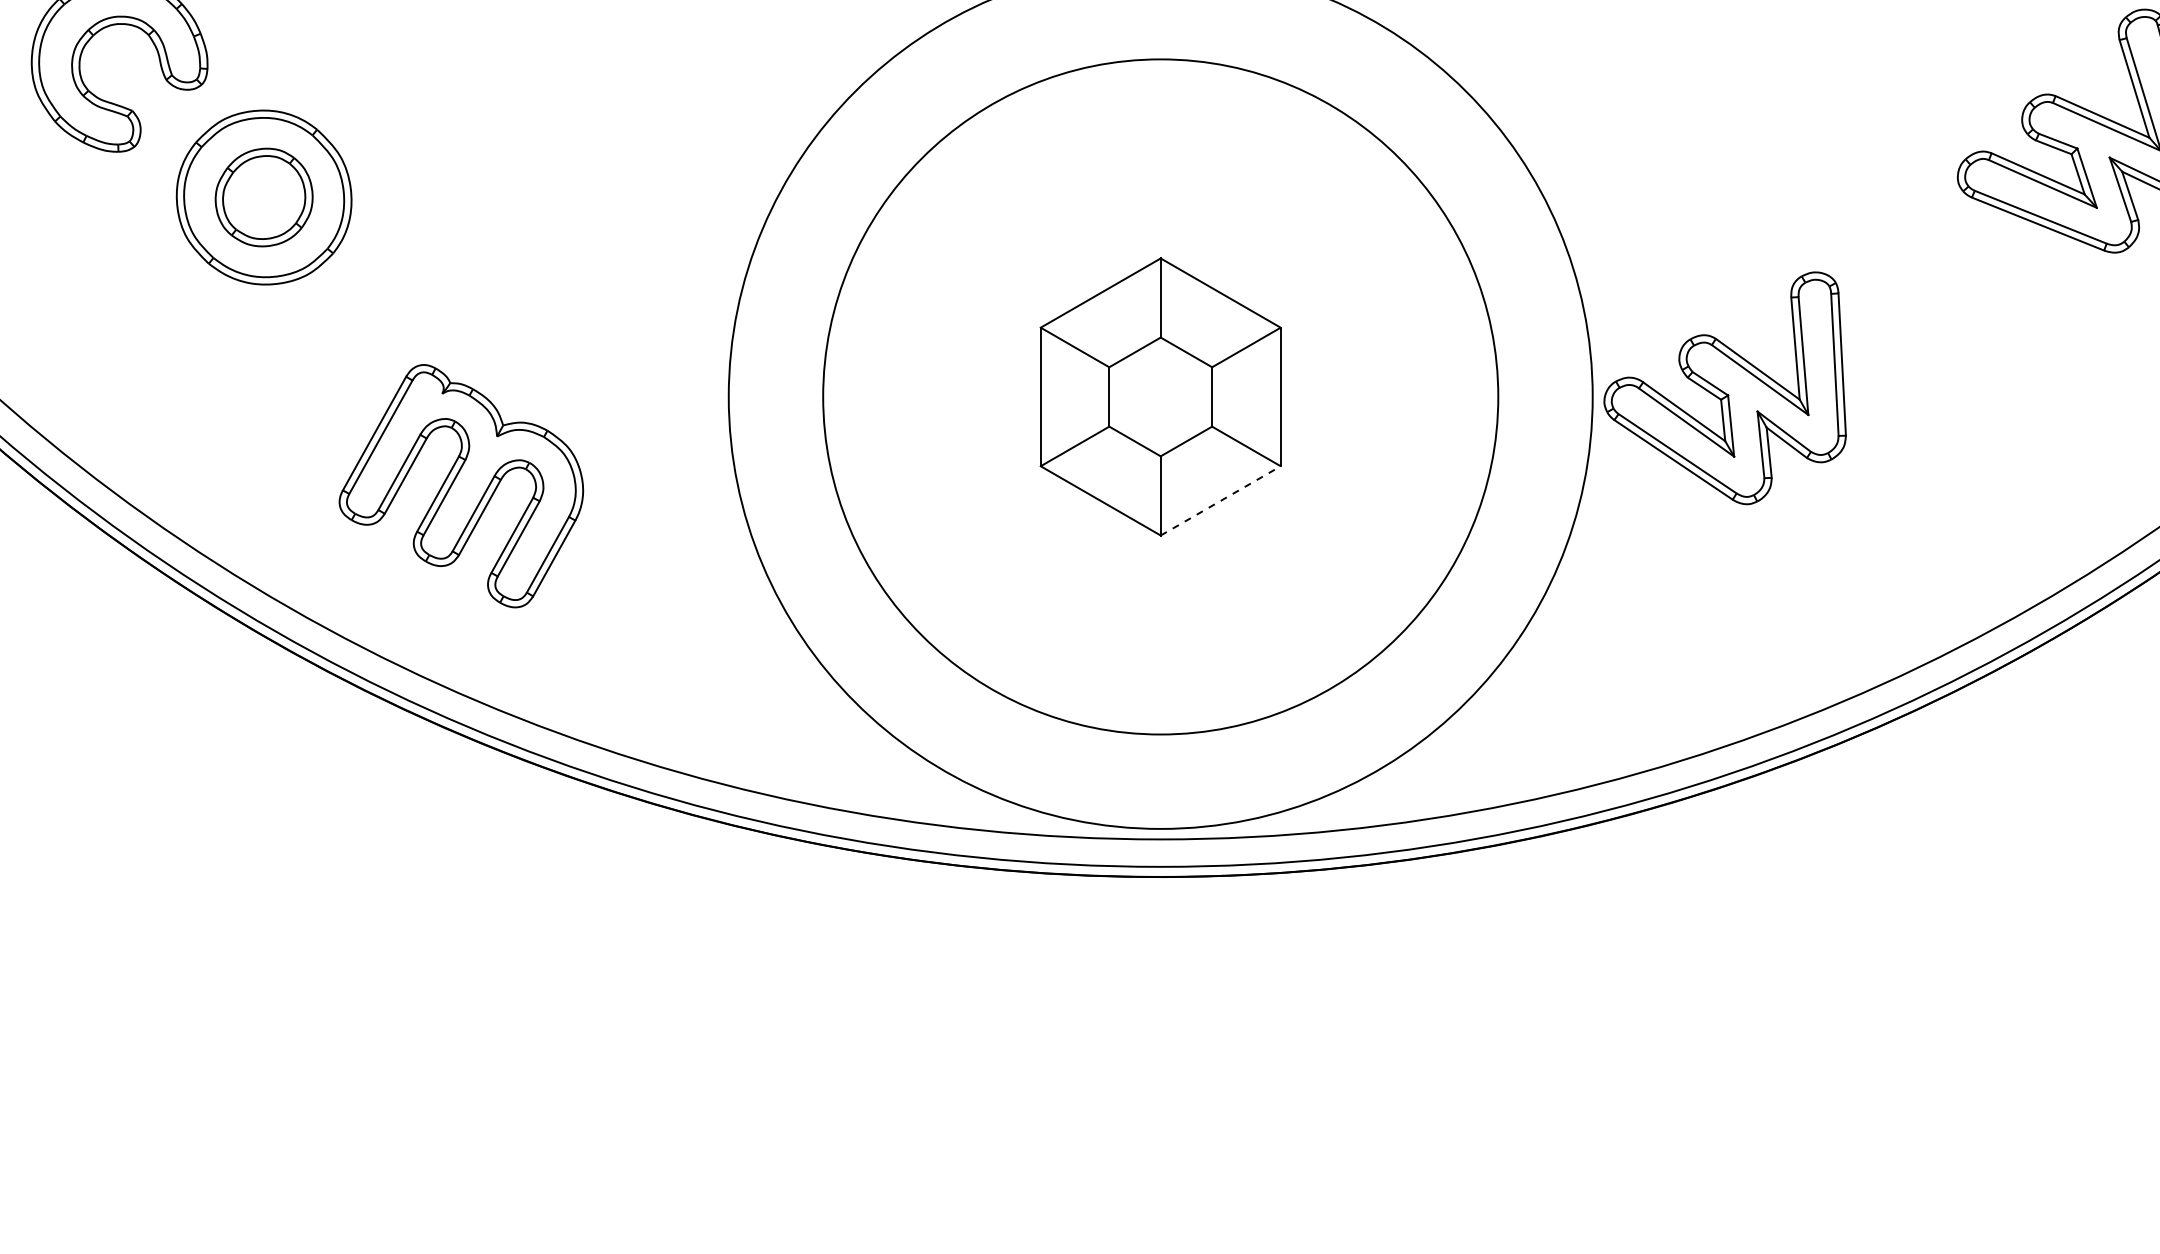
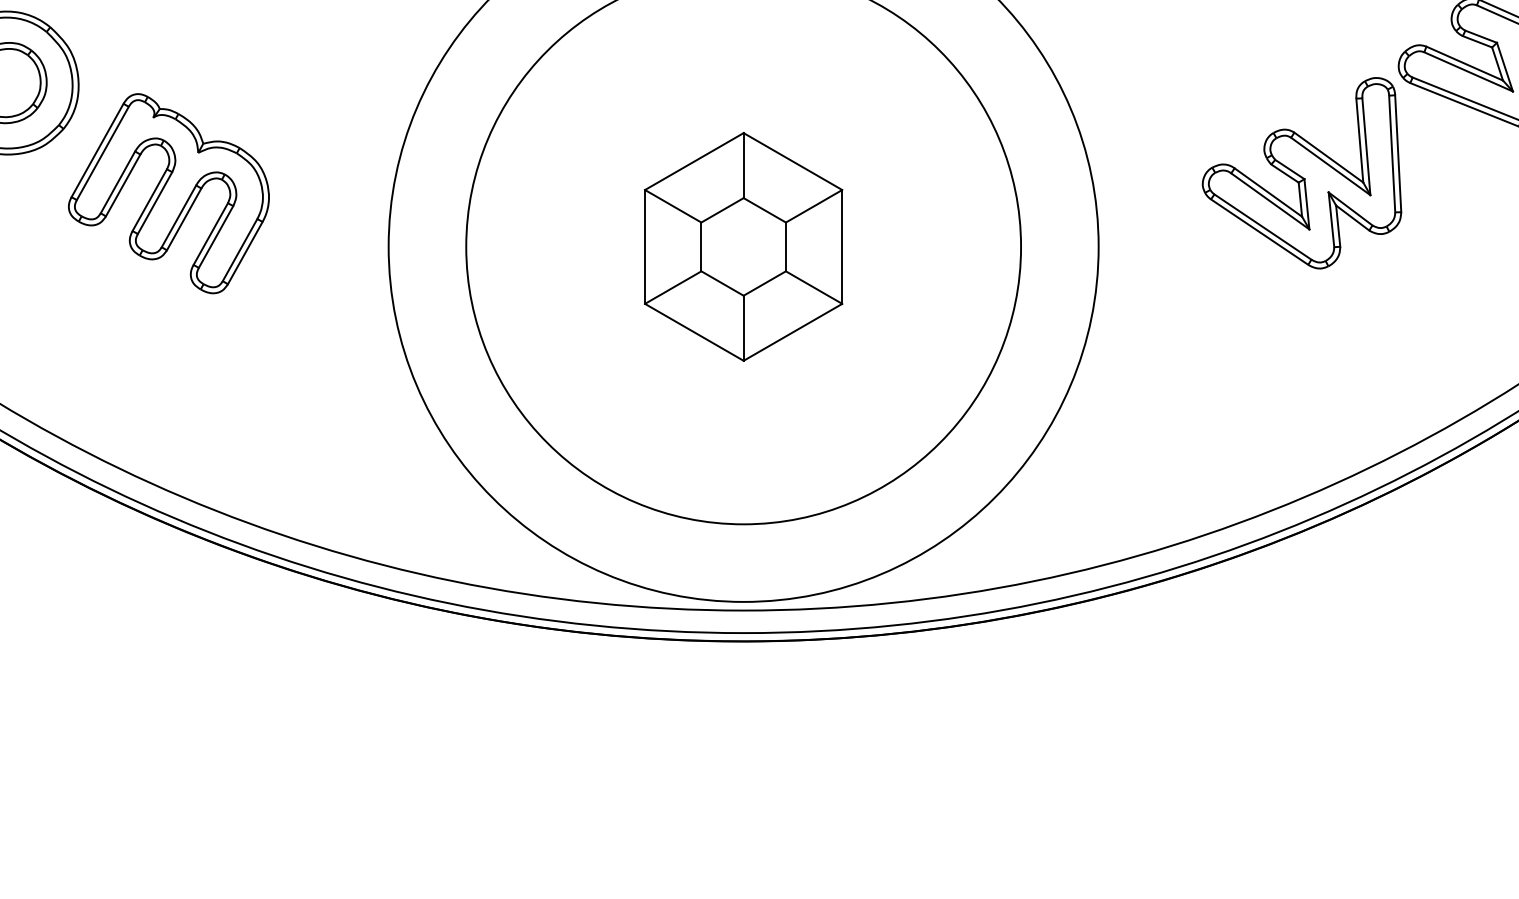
part: (1724, 388) -> (1301, 173), moved
part: (461, 486) -> (169, 193), moved
line: (1221, 500) -> (793, 332), dashed -> solid

